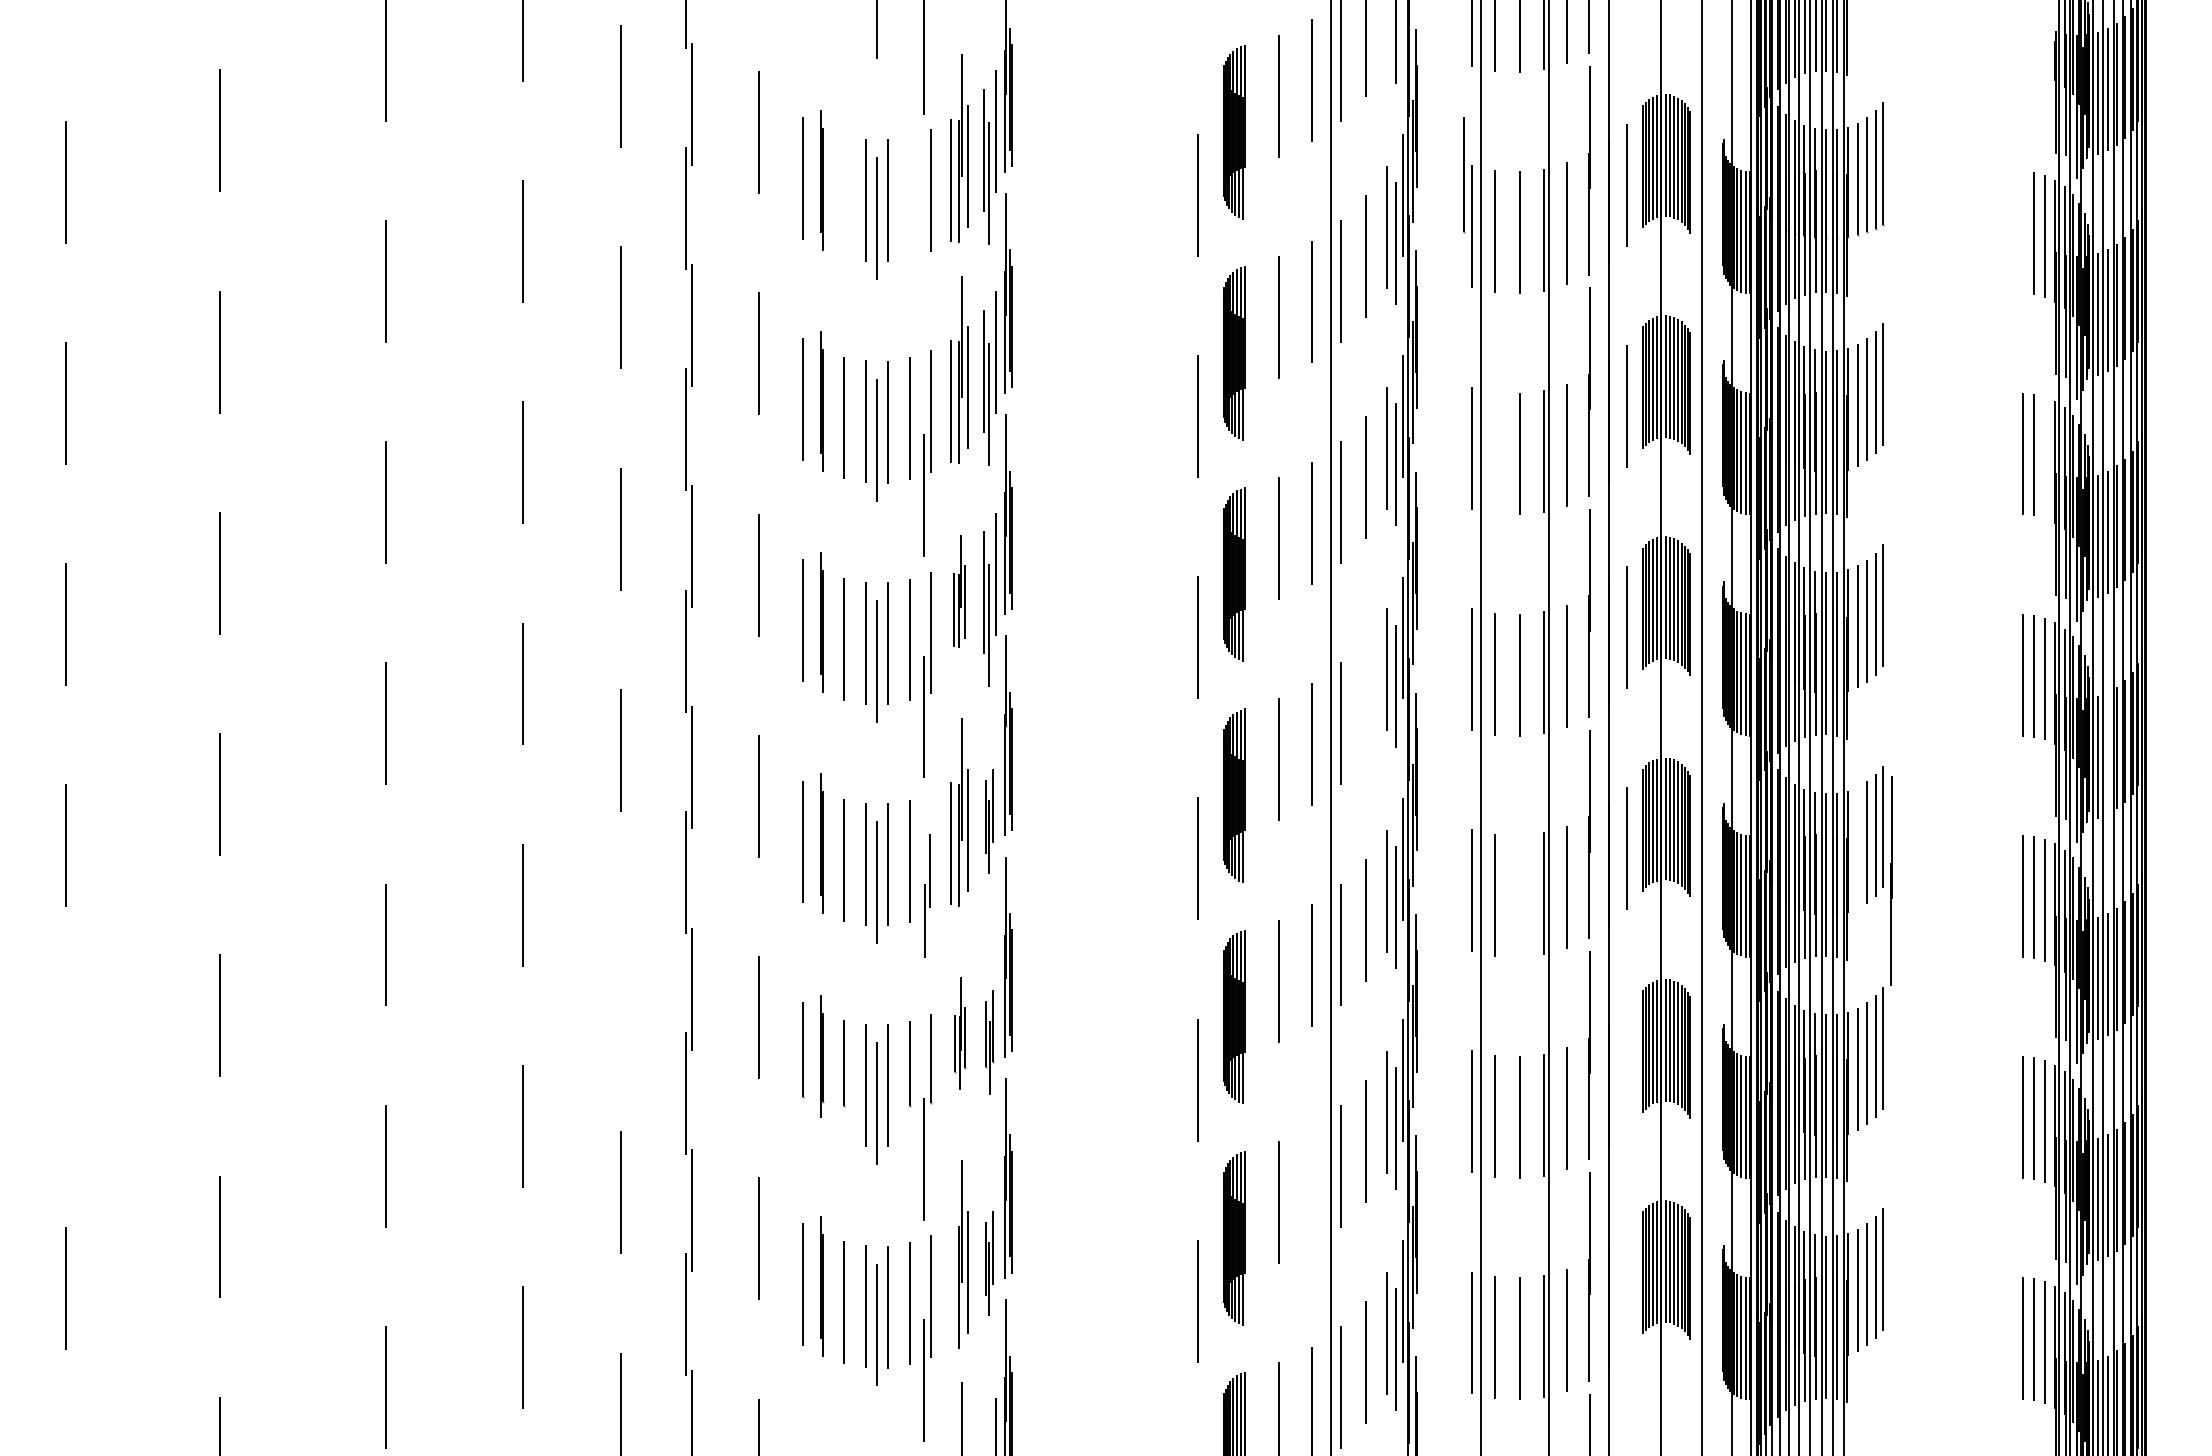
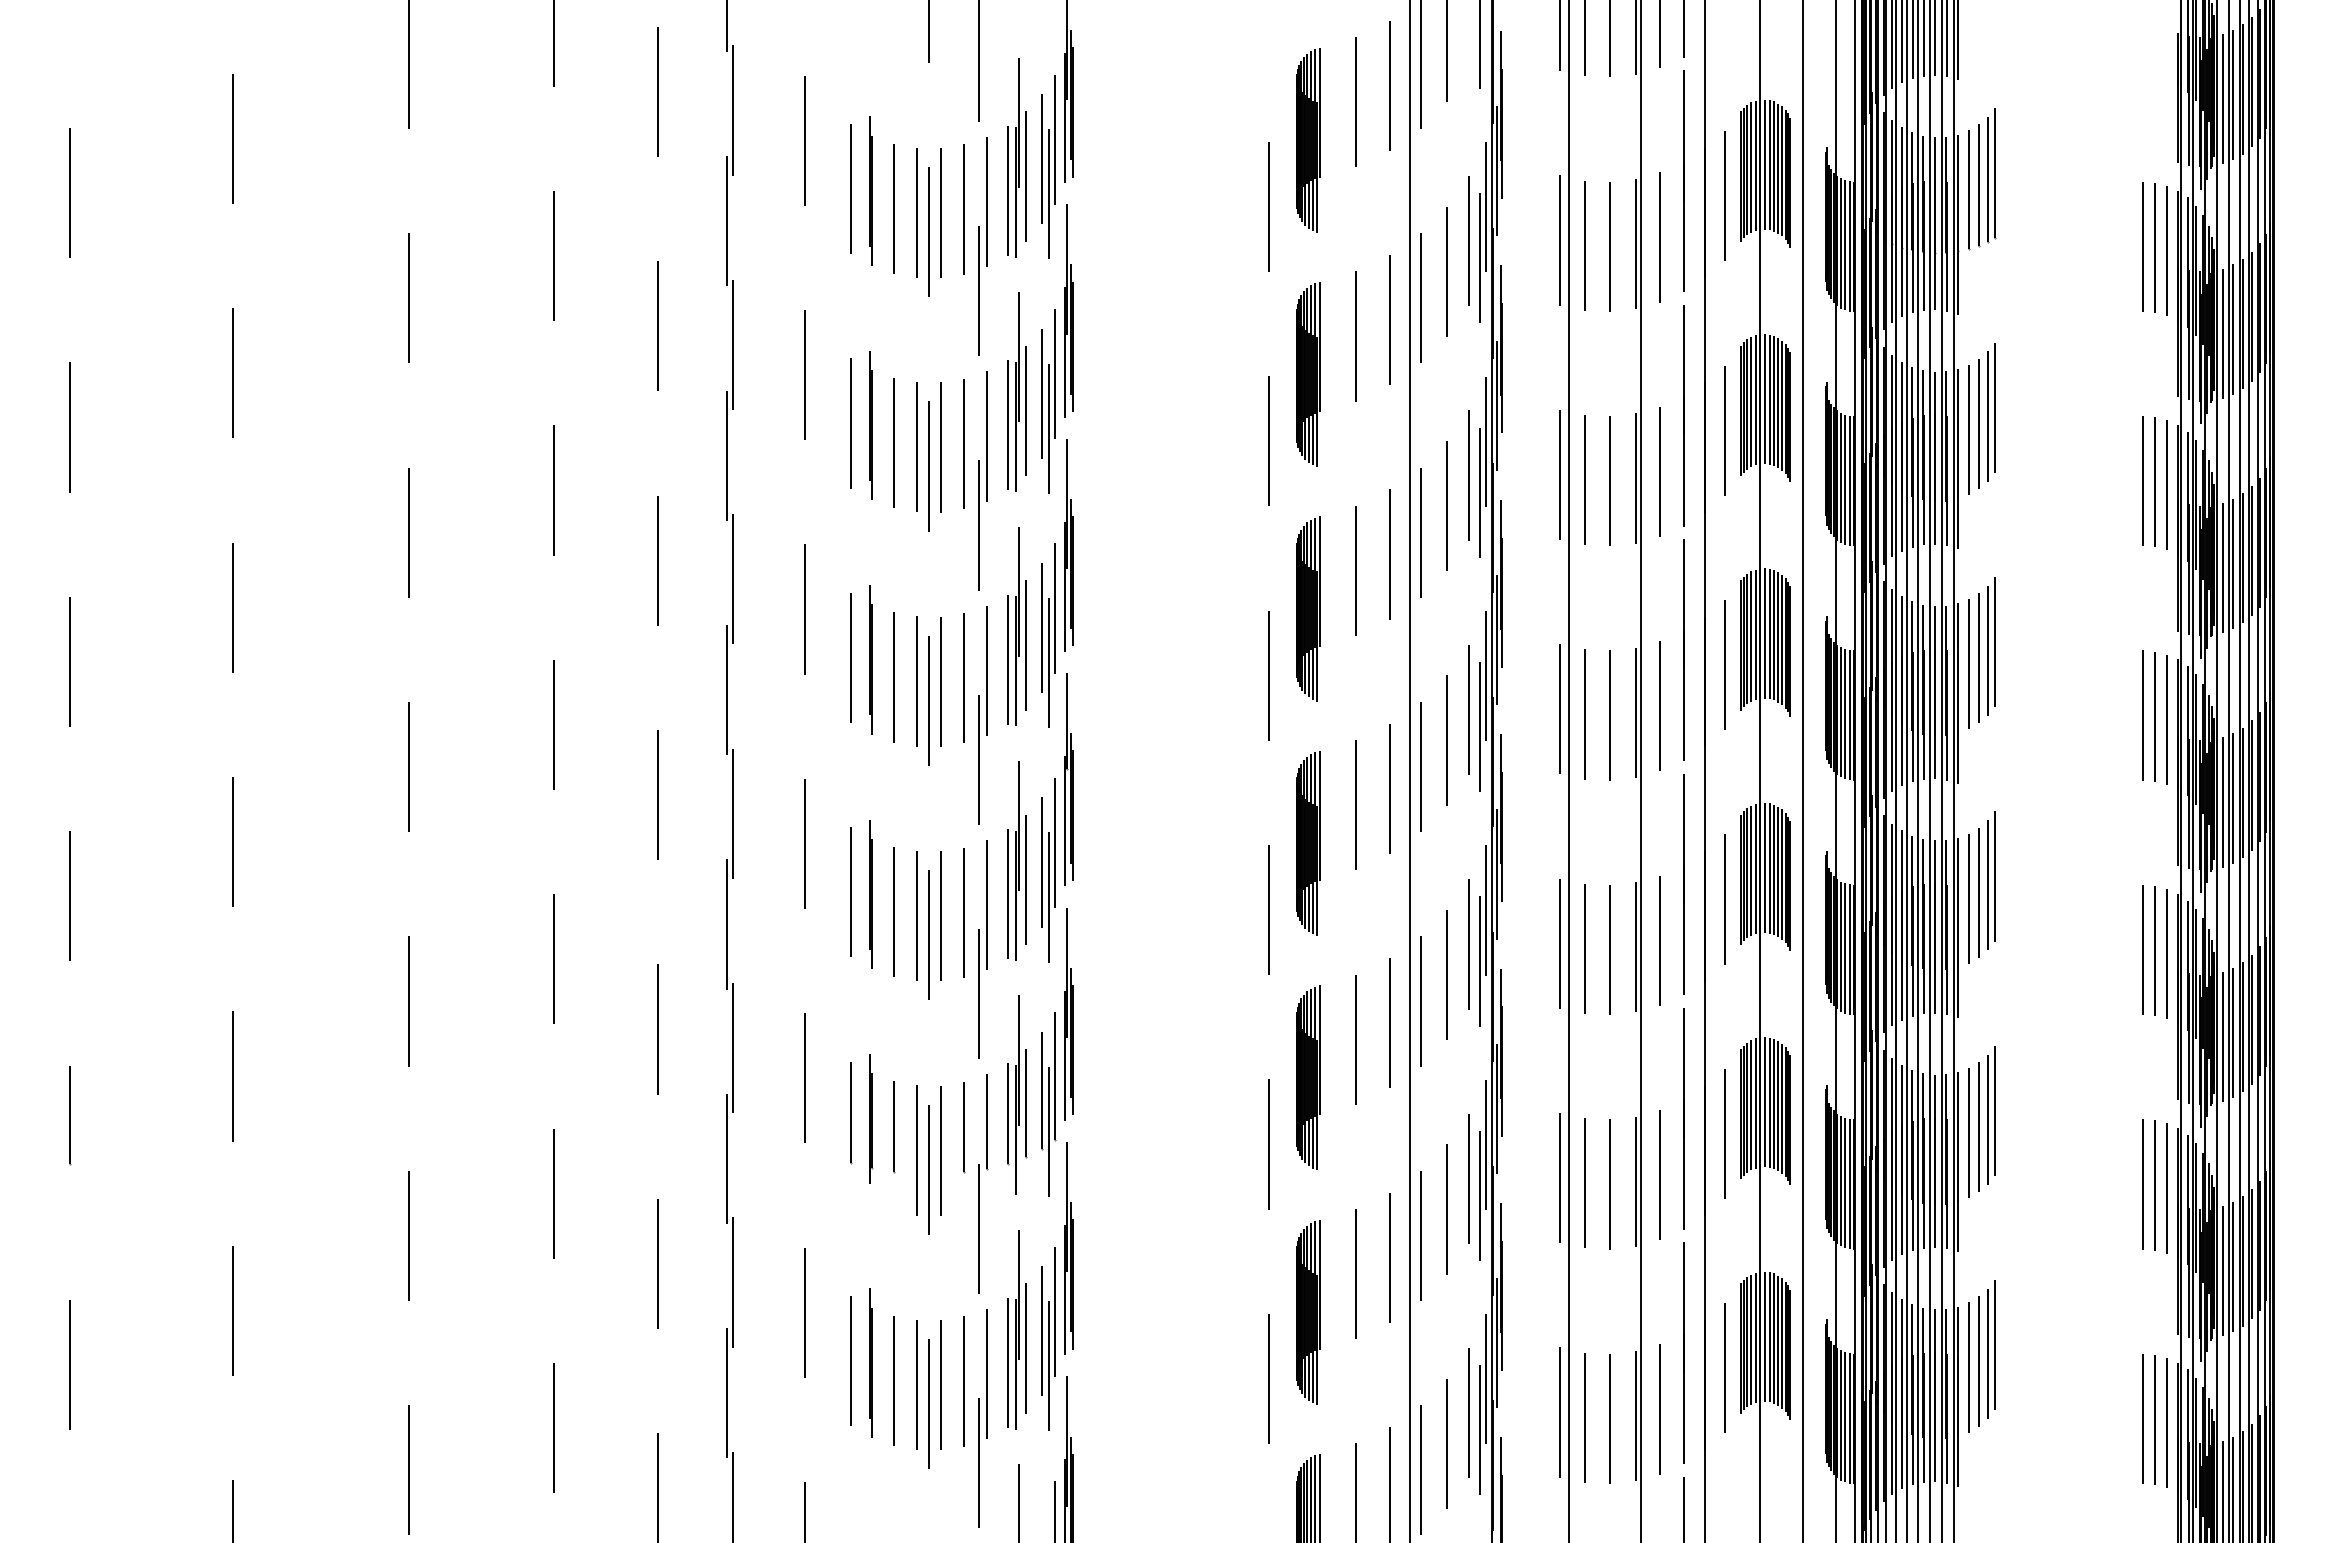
line: (1465, 174) -> (1552, 185), removed
line: (844, 196) -> (894, 208), added
line: (910, 197) -> (964, 209), added
line: (2022, 232) -> (2143, 246), added
line: (924, 274) -> (979, 290), added
line: (1495, 452) -> (1584, 479), added
line: (2044, 458) -> (2166, 485), added
part: (959, 591) -> (1016, 626), size x1.67
line: (1366, 698) -> (1447, 740), added
line: (2107, 753) -> (2233, 798), added
part: (989, 821) -> (1048, 870), size x1.67
line: (1857, 847) -> (1968, 898), added
line: (1890, 880) -> (2003, 933), removed
part: (927, 895) -> (982, 949), size x1.67
line: (1519, 895) -> (1610, 949), added
line: (621, 971) -> (658, 1029), added
part: (960, 1032) -> (1017, 1094), size x1.67
part: (989, 1042) -> (1048, 1104), size x1.67
line: (66, 1052) -> (70, 1115), added
line: (1627, 1069) -> (1724, 1133), added
line: (1311, 1186) -> (1389, 1257), added
part: (989, 1263) -> (1048, 1338), size x1.67
line: (950, 1285) -> (1007, 1362), added
line: (1627, 1291) -> (1724, 1368), added

